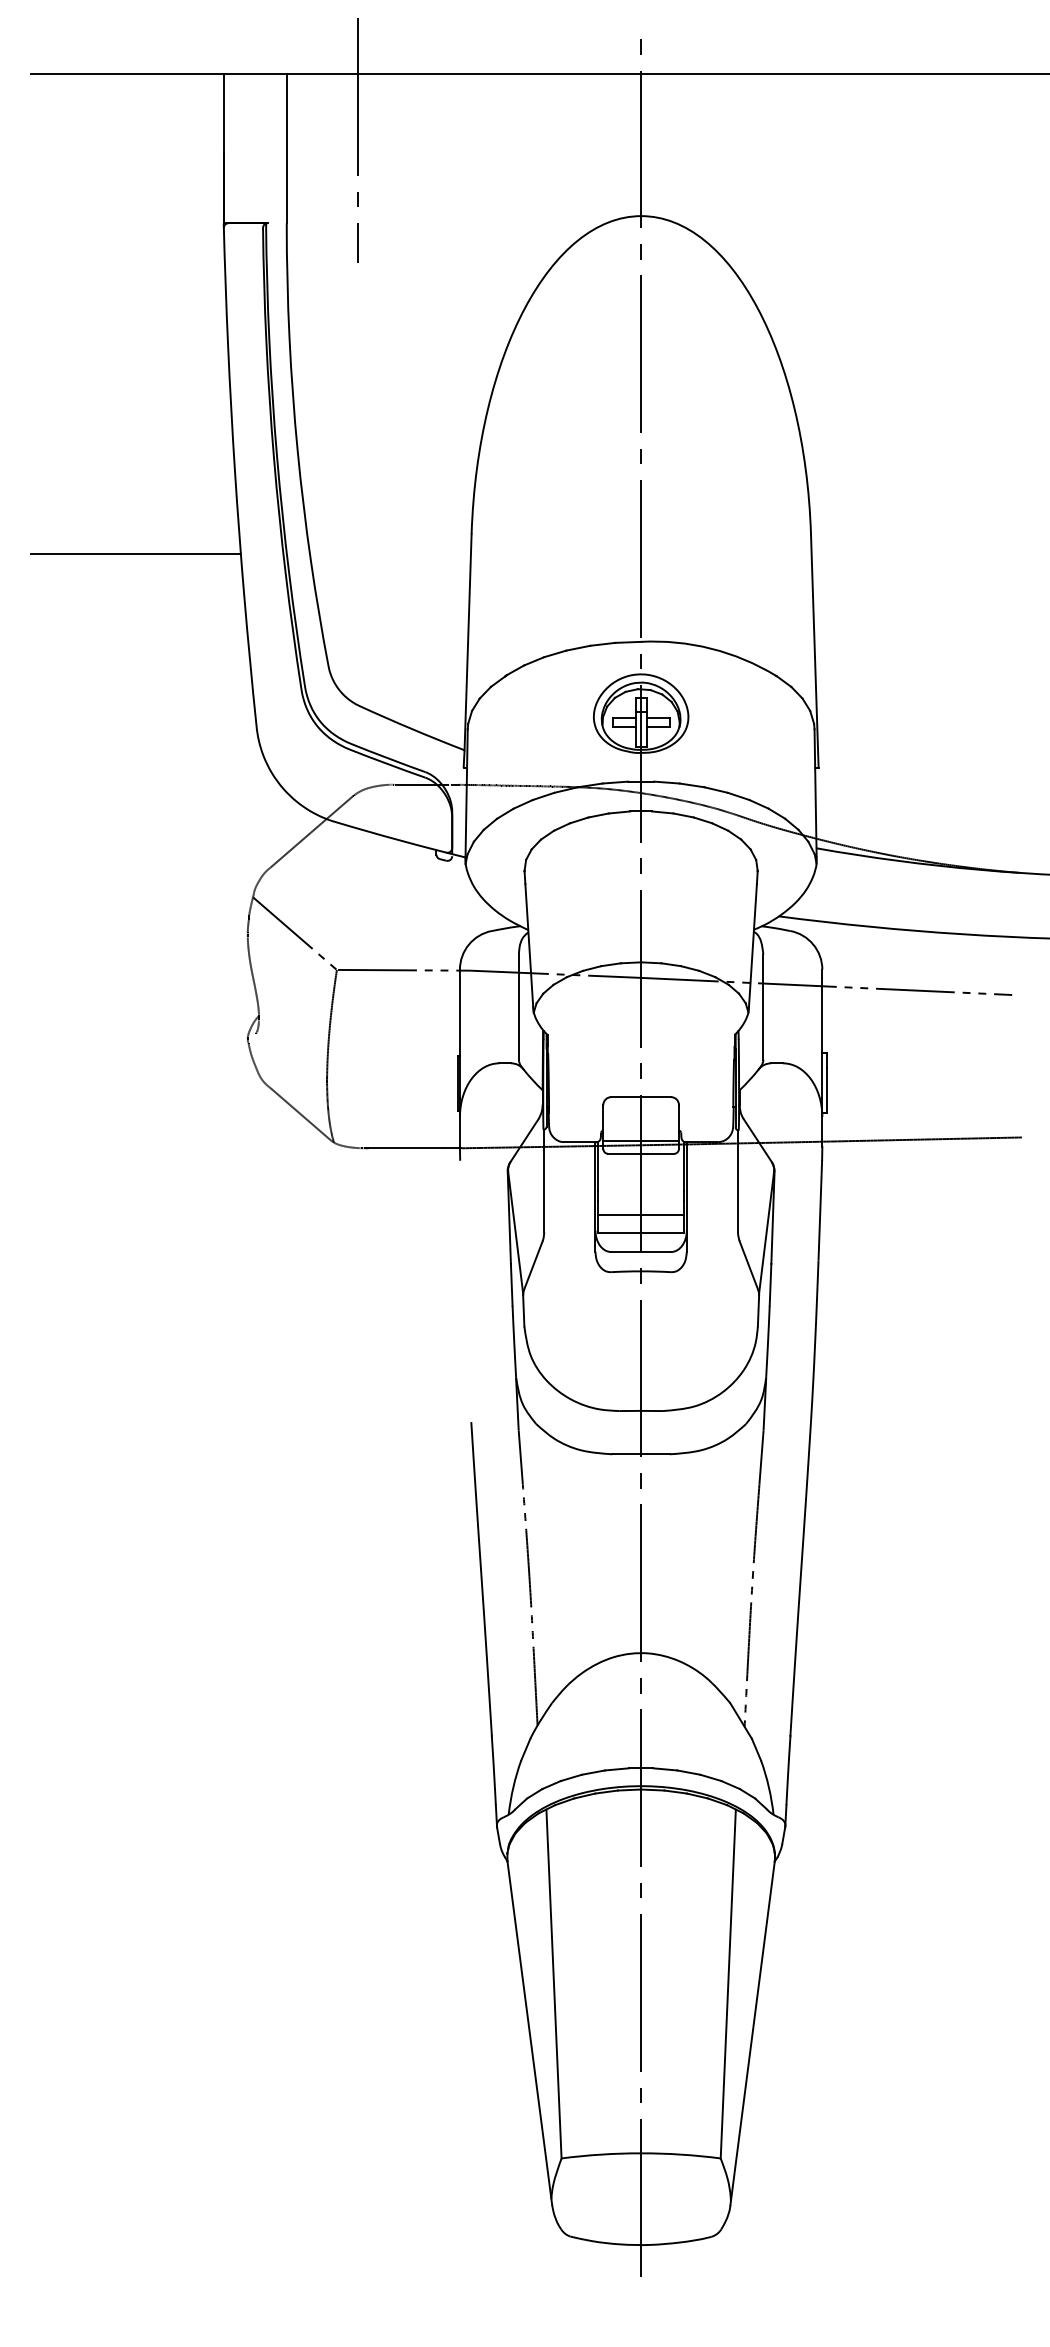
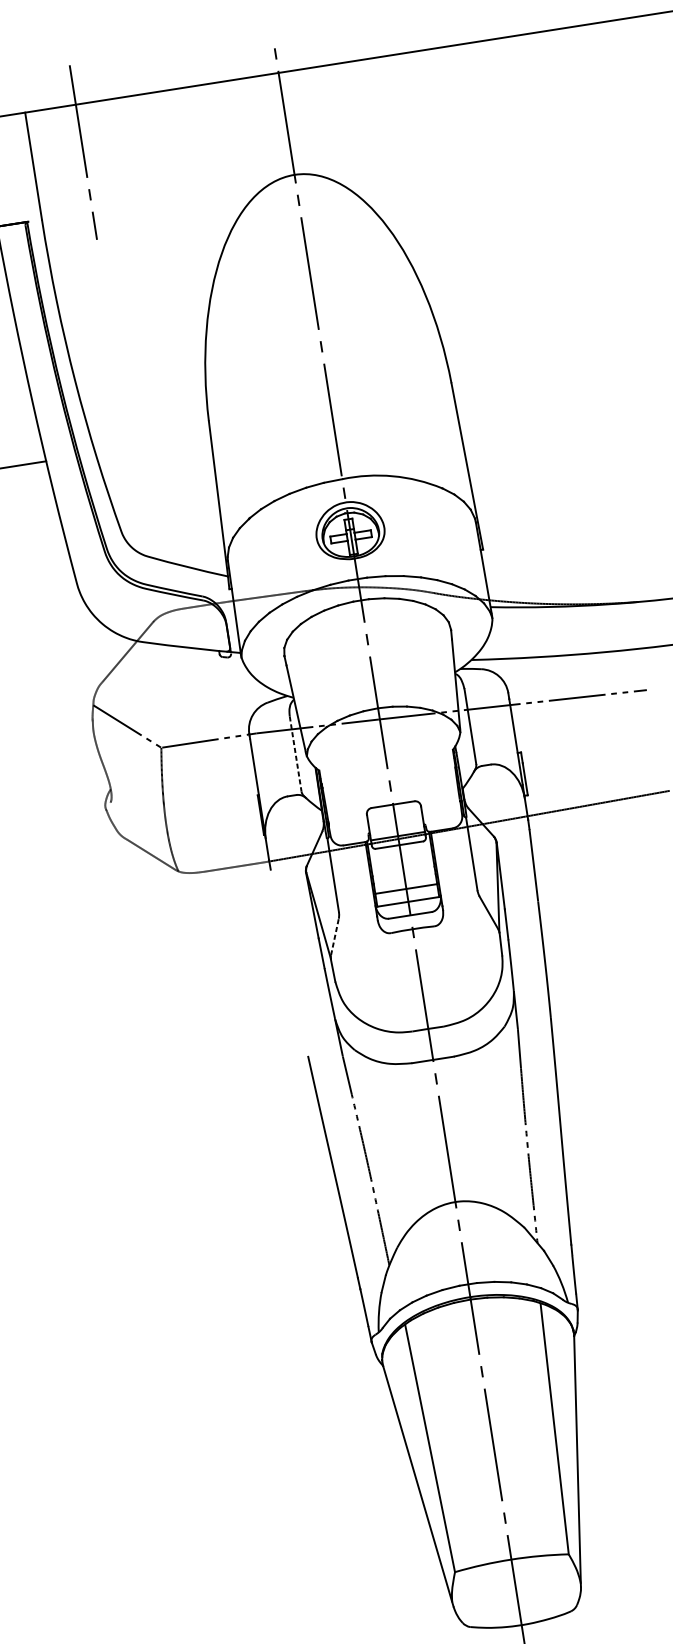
line: (518, 1007) -> (295, 754), solid -> dashed
line: (533, 1265) -> (334, 937), solid -> dashed

